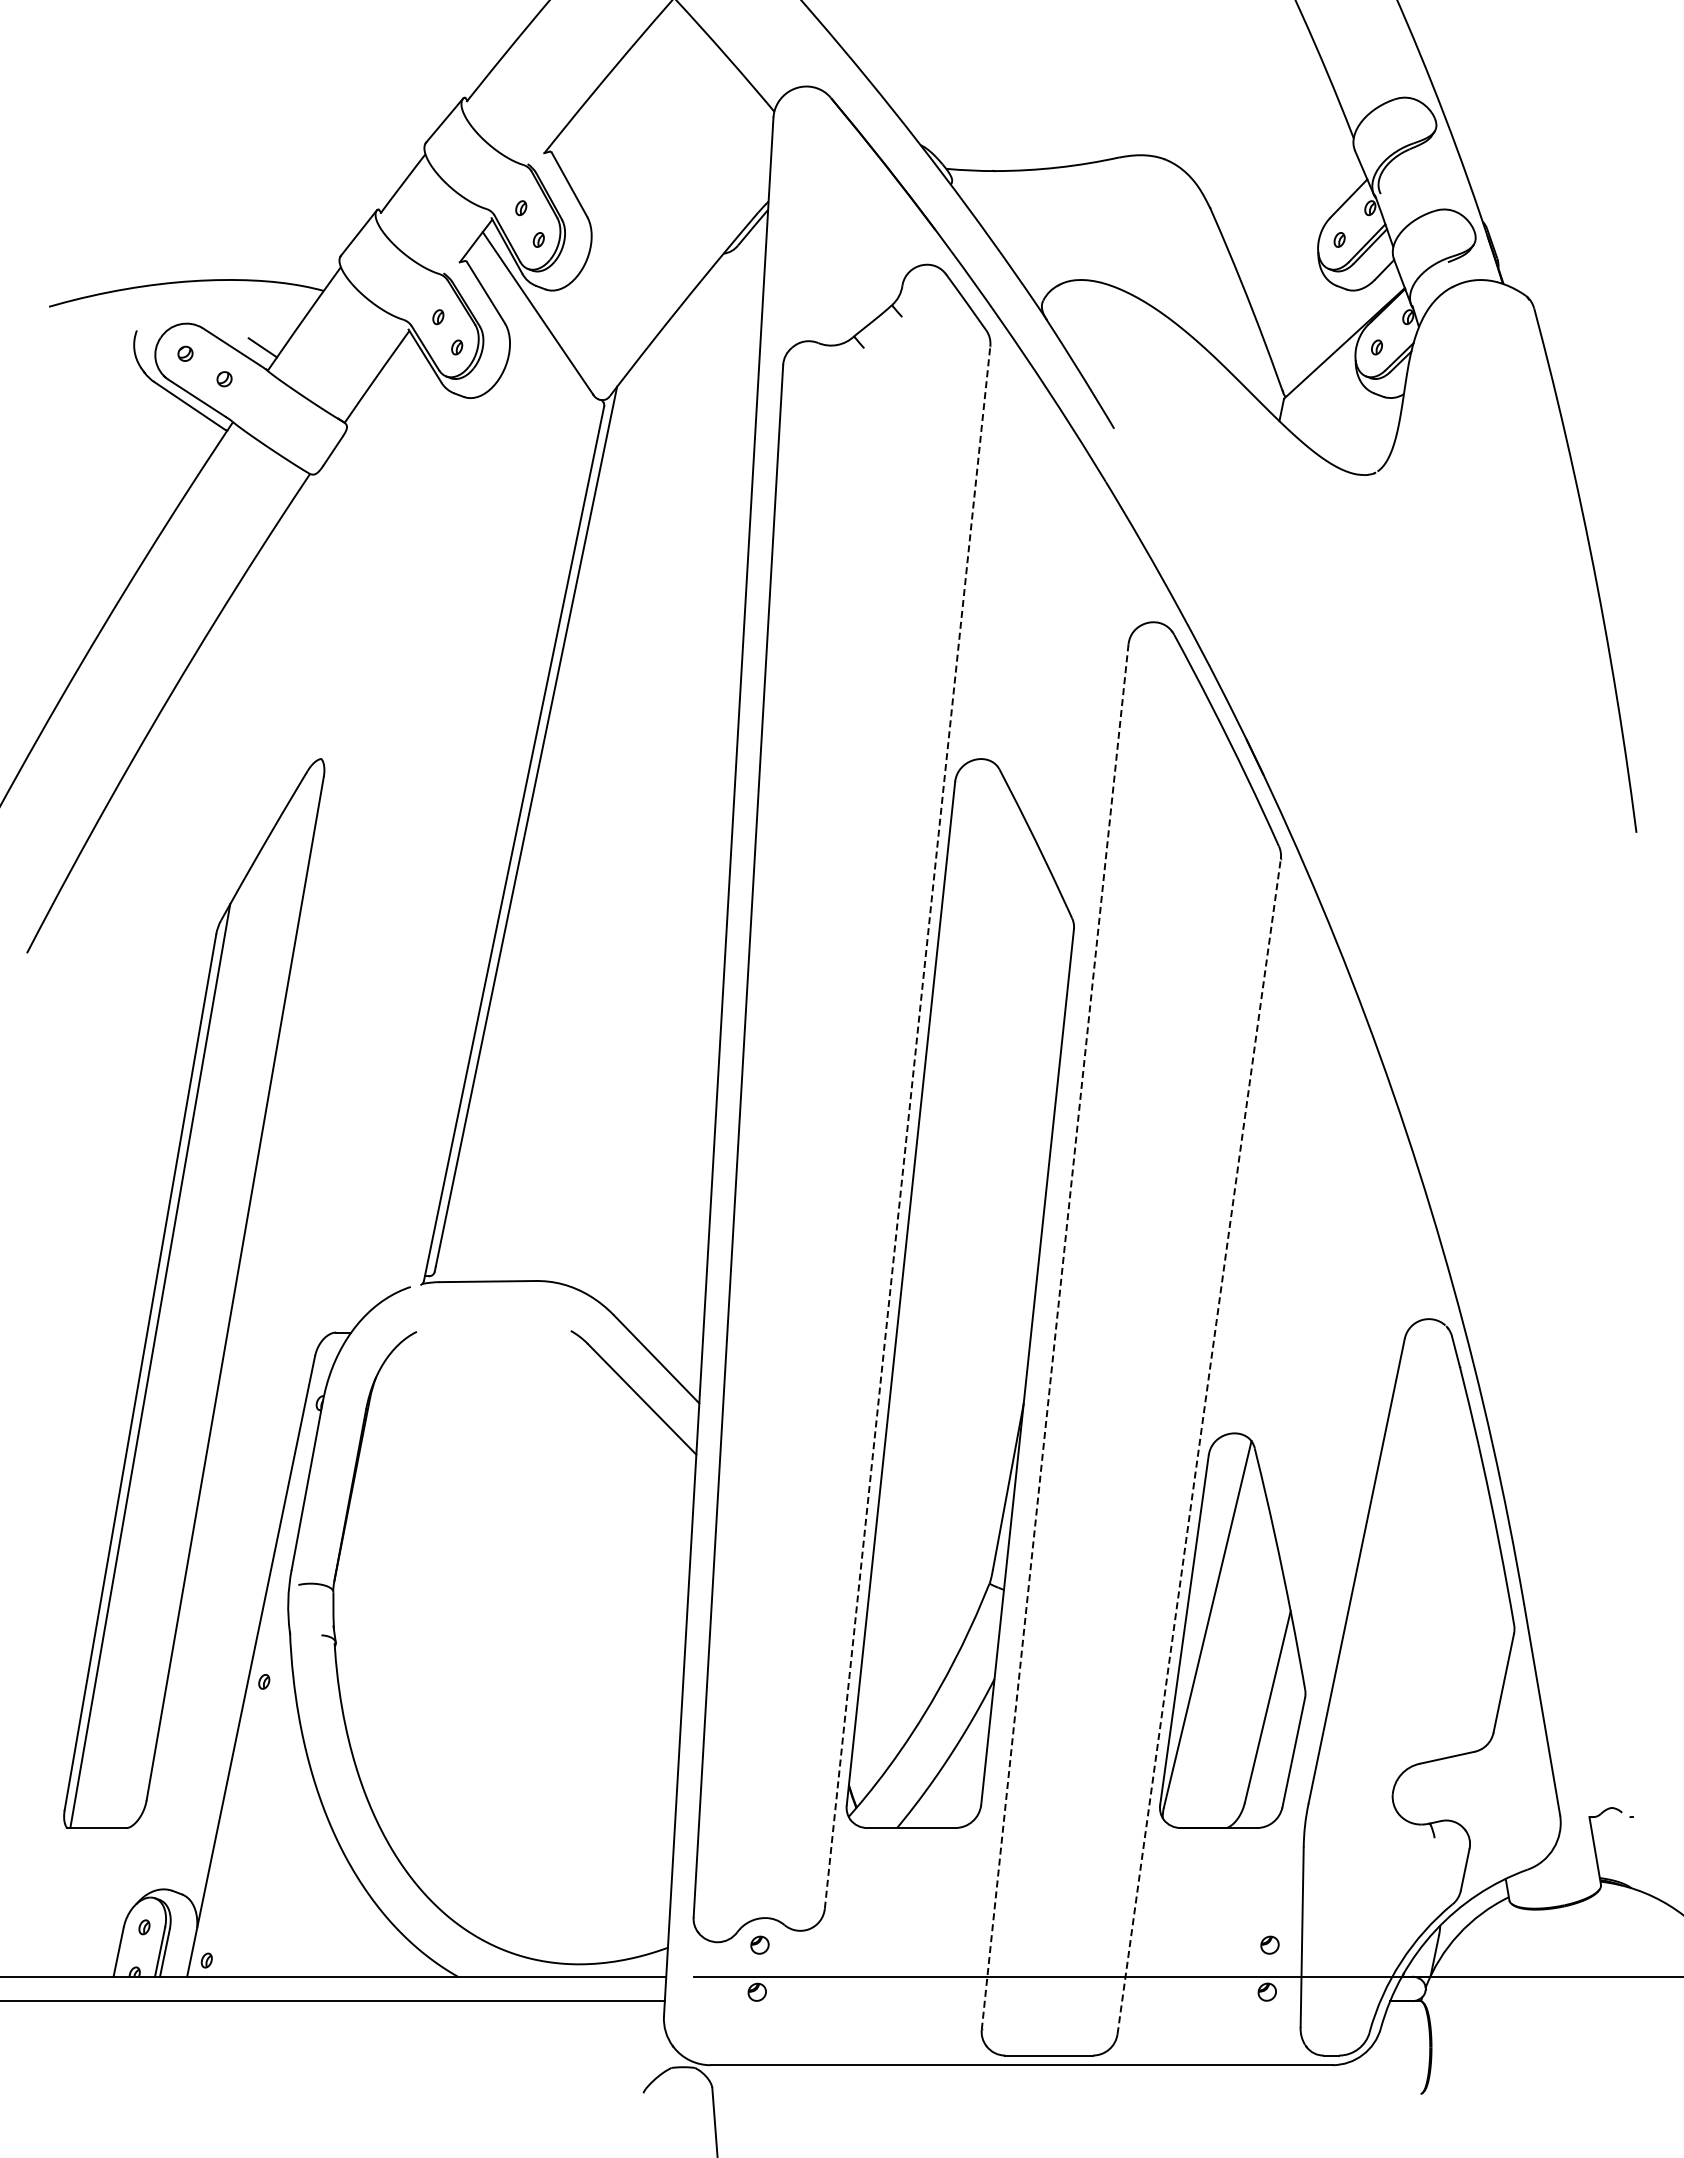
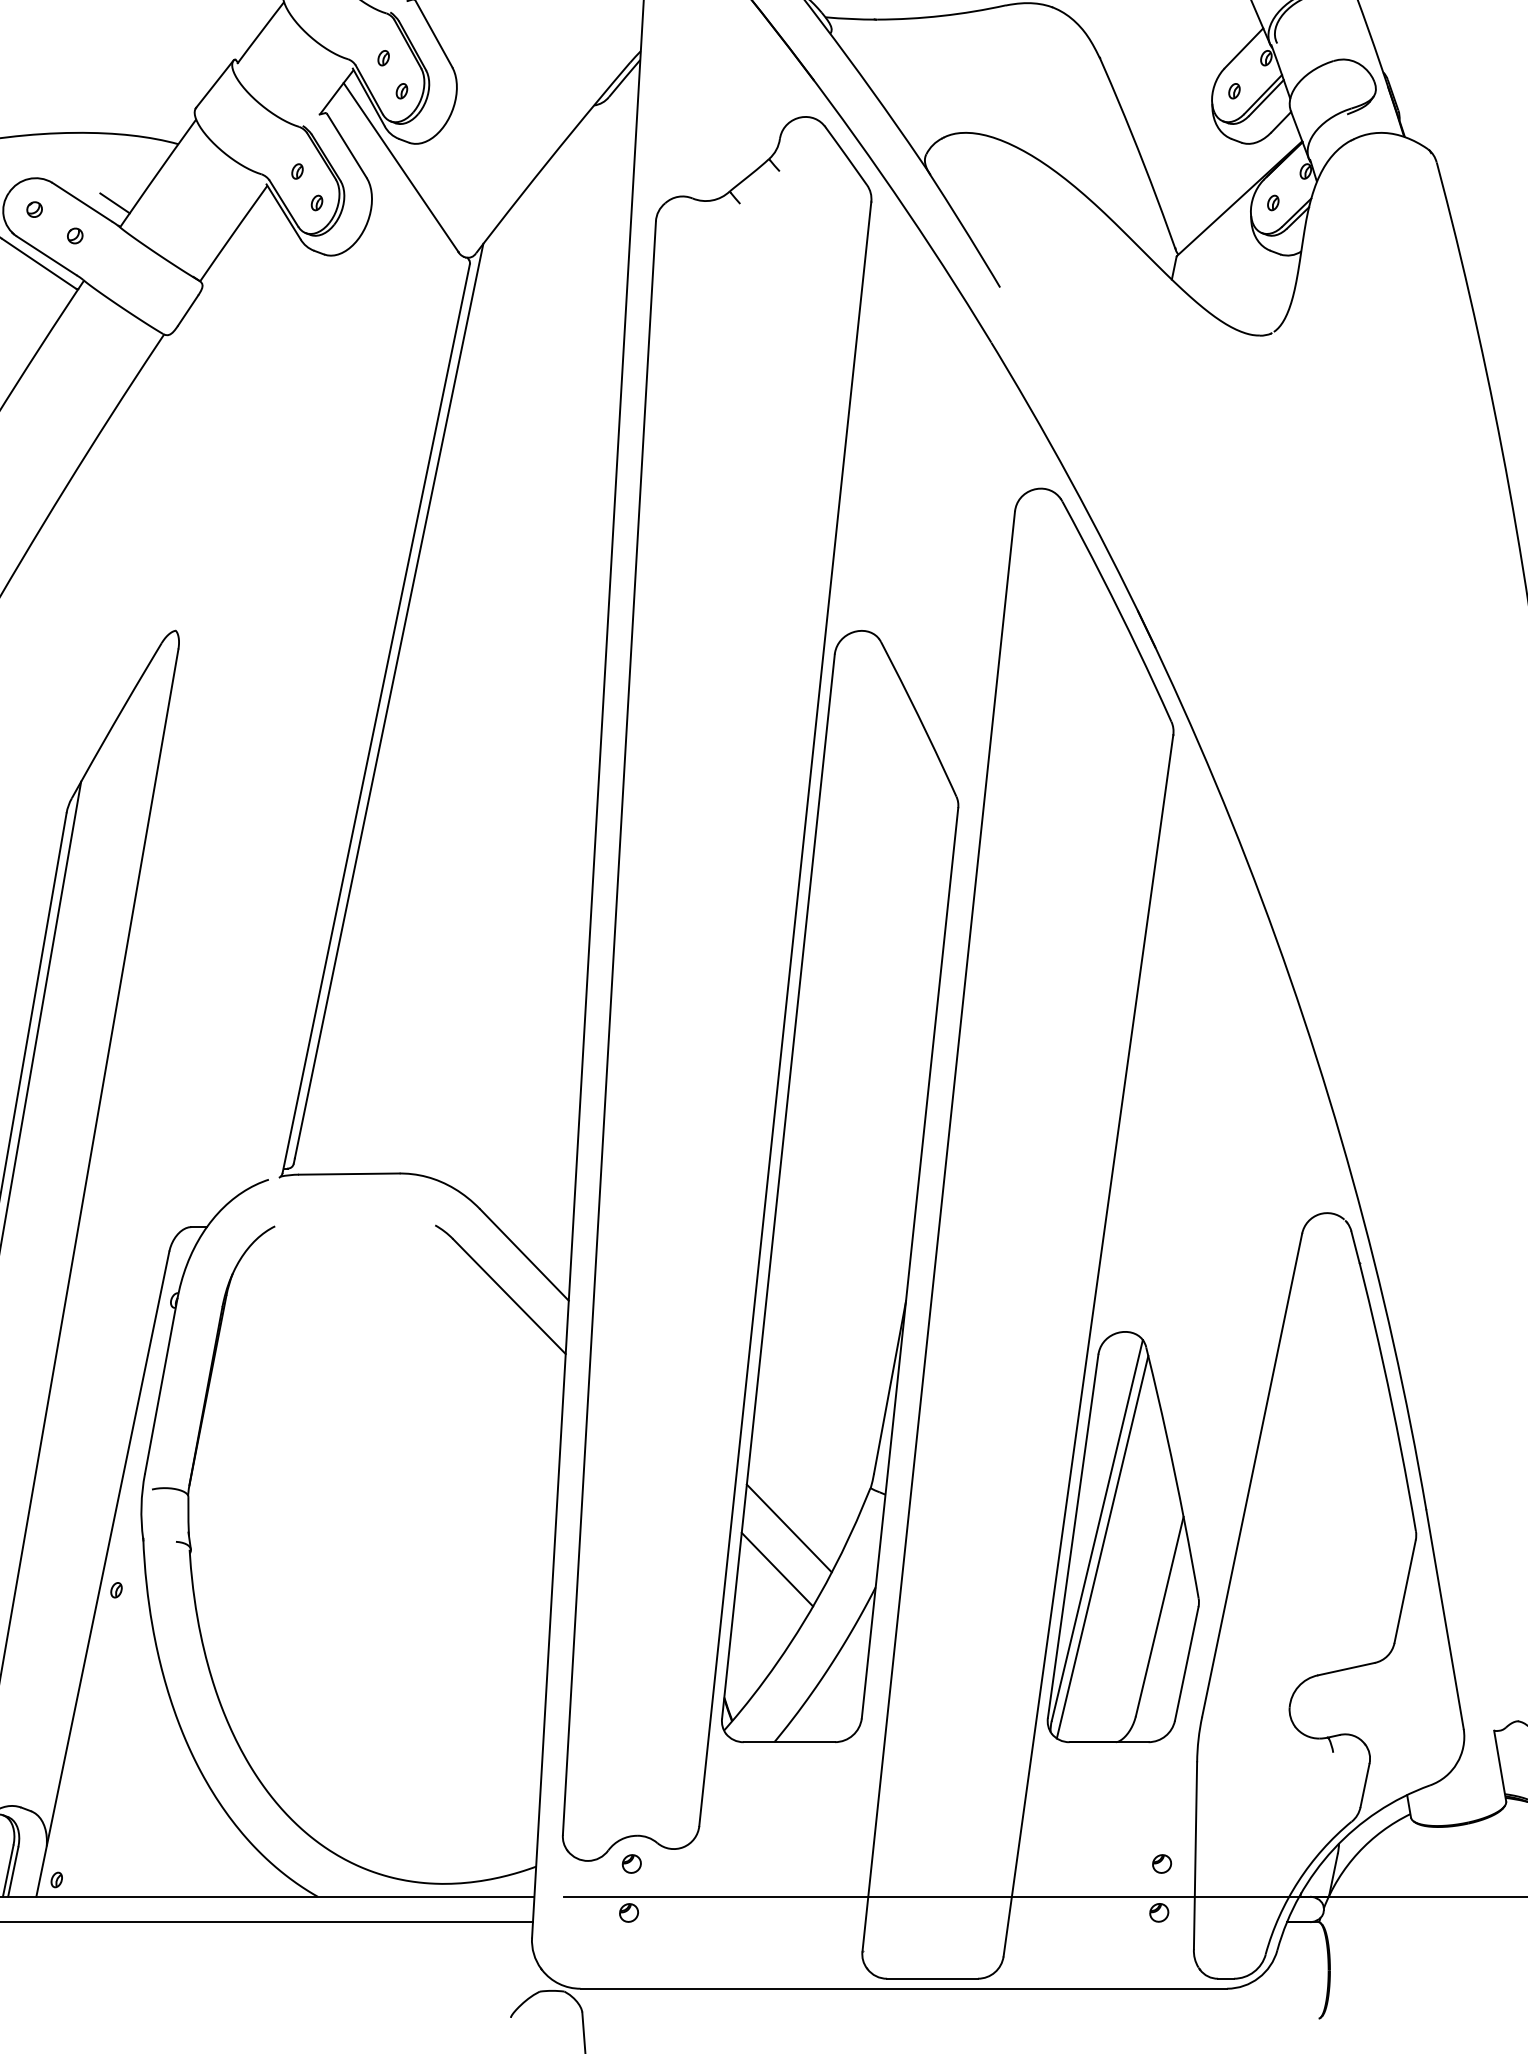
line: (907, 1127) -> (785, 1013), dashed -> solid
line: (1055, 1337) -> (939, 1232), dashed -> solid
line: (1199, 1446) -> (1088, 1345), dashed -> solid
line: (911, 1622) -> (789, 1528), added
line: (1212, 1640) -> (1102, 1547), added
line: (899, 1661) -> (776, 1569), added

